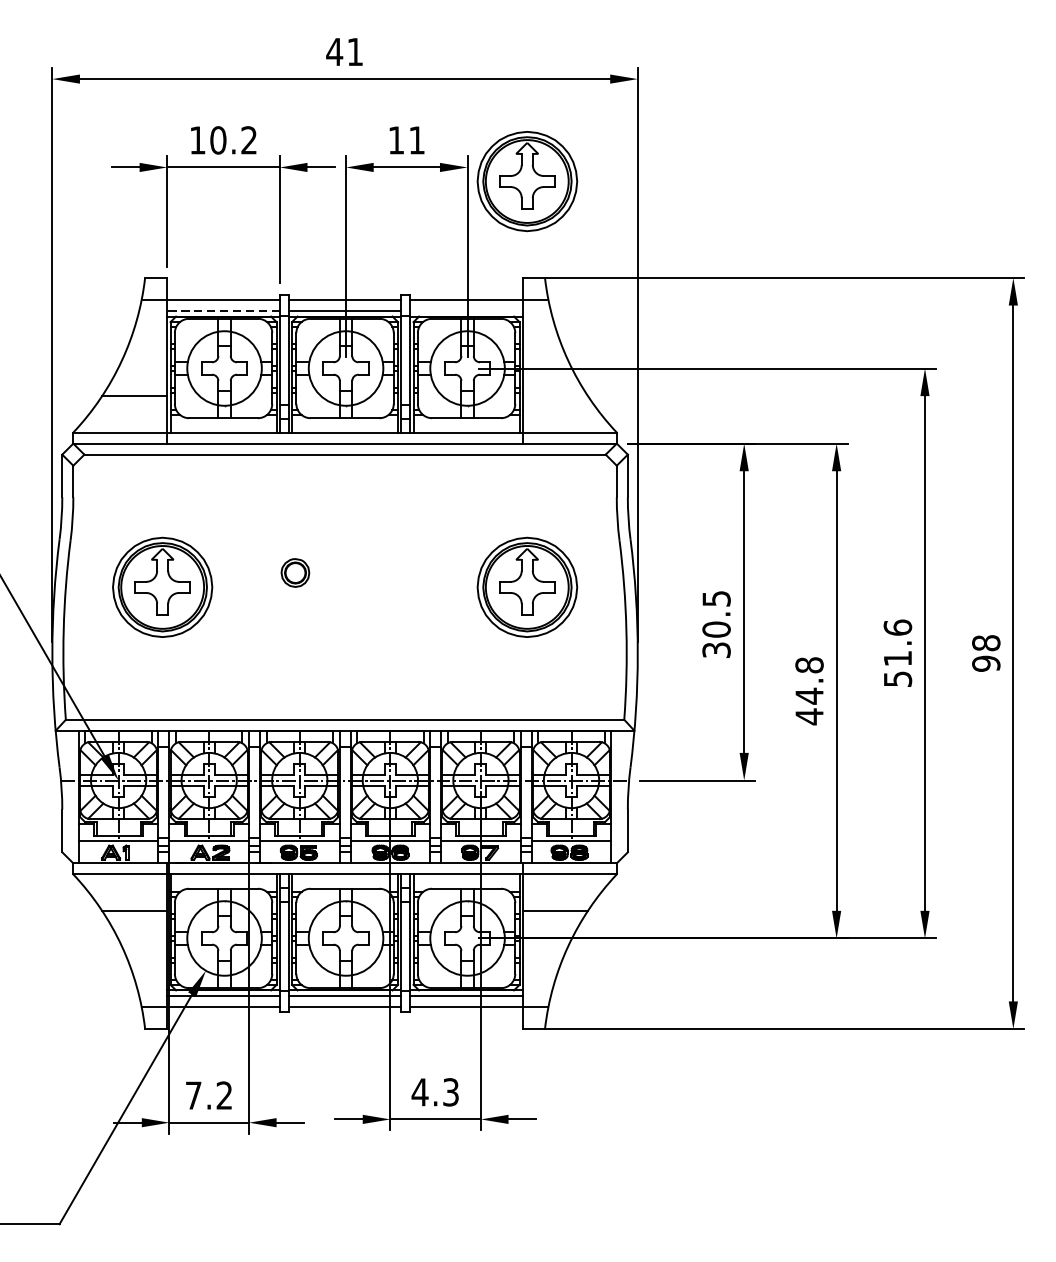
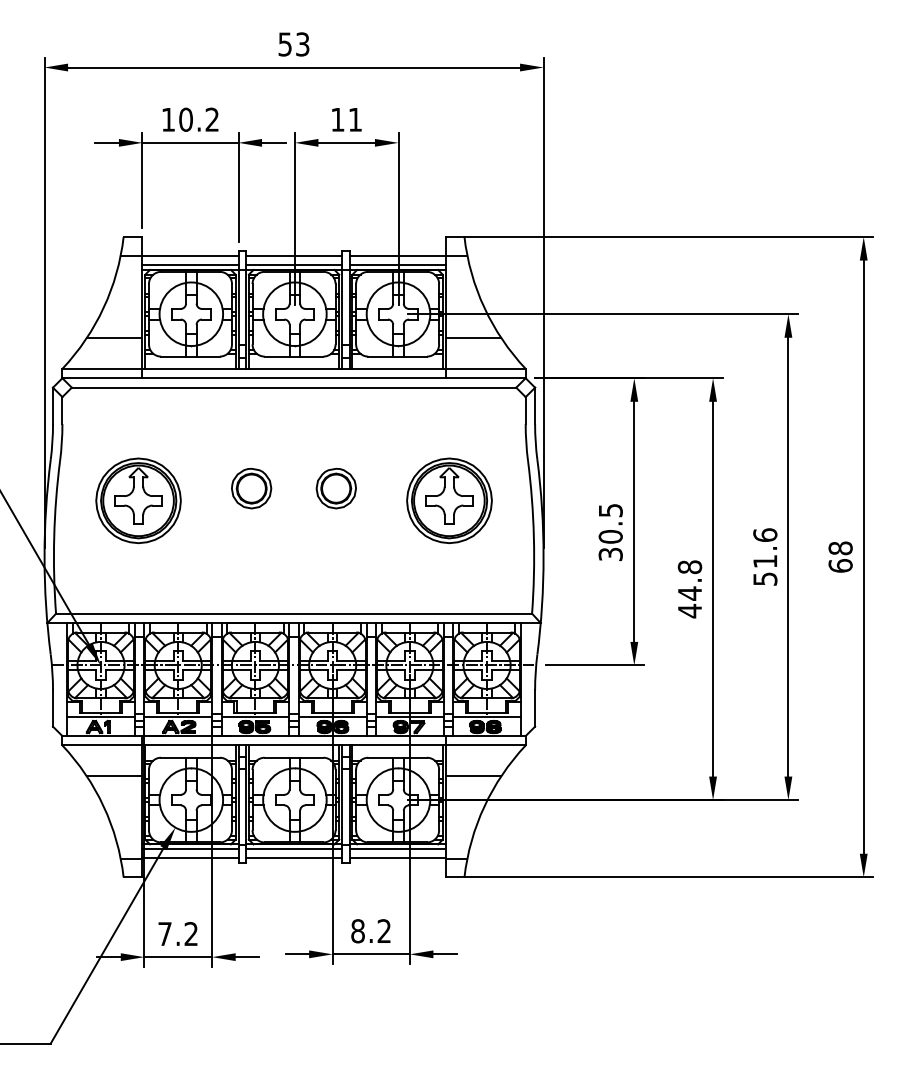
text: (344, 52) -> (293, 44), 41 -> 53
part: (527, 181) -> (449, 154), removed
line: (222, 311) -> (189, 265), dashed -> solid
line: (466, 311) -> (397, 265), added
line: (555, 395) -> (473, 337), added
part: (295, 572) -> (251, 488), size x1.67
part: (393, 572) -> (335, 488), added
text: (986, 663) -> (840, 565), 98 -> 68
text: (434, 1092) -> (370, 931), 4.3 -> 8.2

